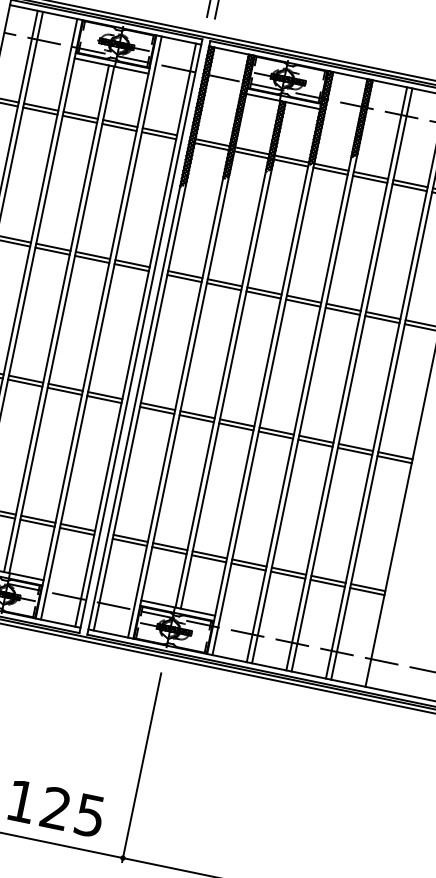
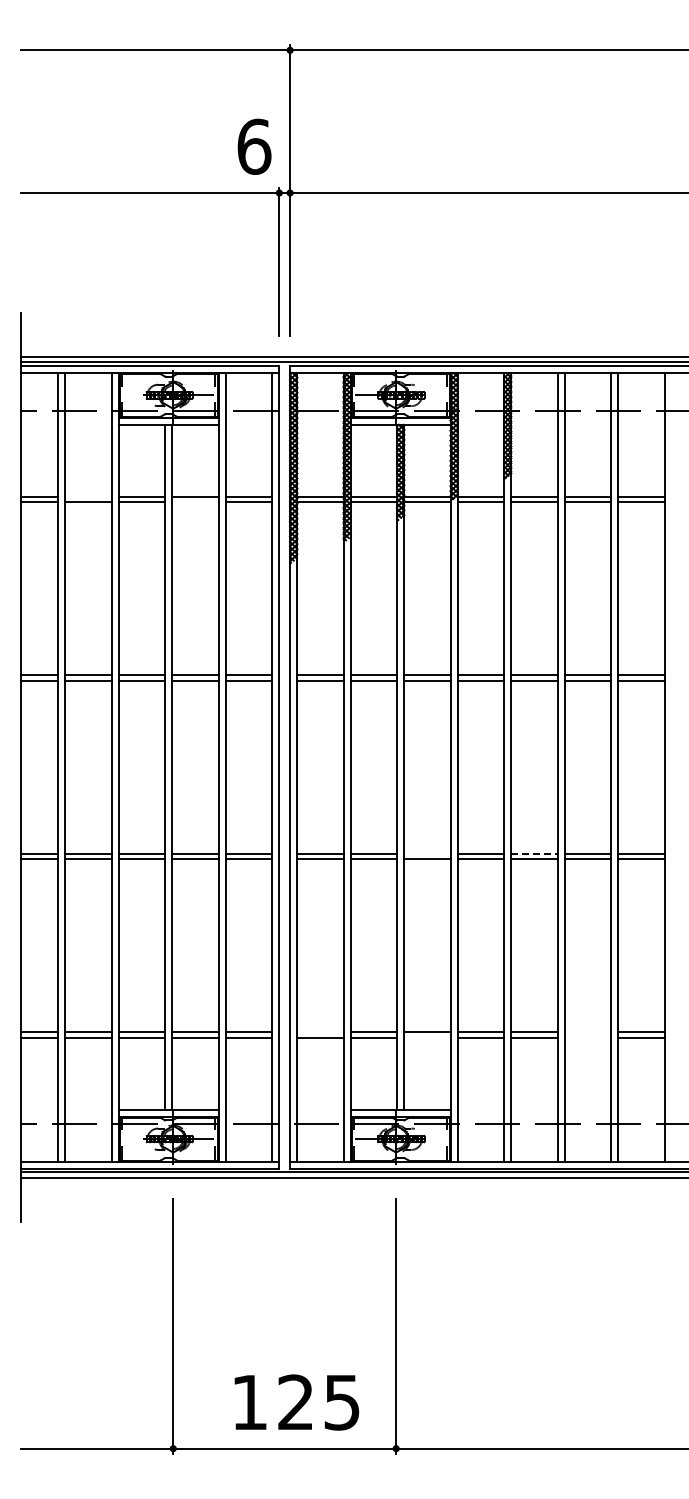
line: (41, 107) -> (88, 497), removed
line: (119, 127) -> (195, 502), removed
line: (237, 422) -> (427, 853), removed
line: (316, 439) -> (534, 853), solid -> dashed
line: (130, 538) -> (320, 1032), removed
line: (209, 558) -> (427, 1037), removed
line: (328, 579) -> (587, 1032), removed
line: (327, 583) -> (587, 1037), removed

